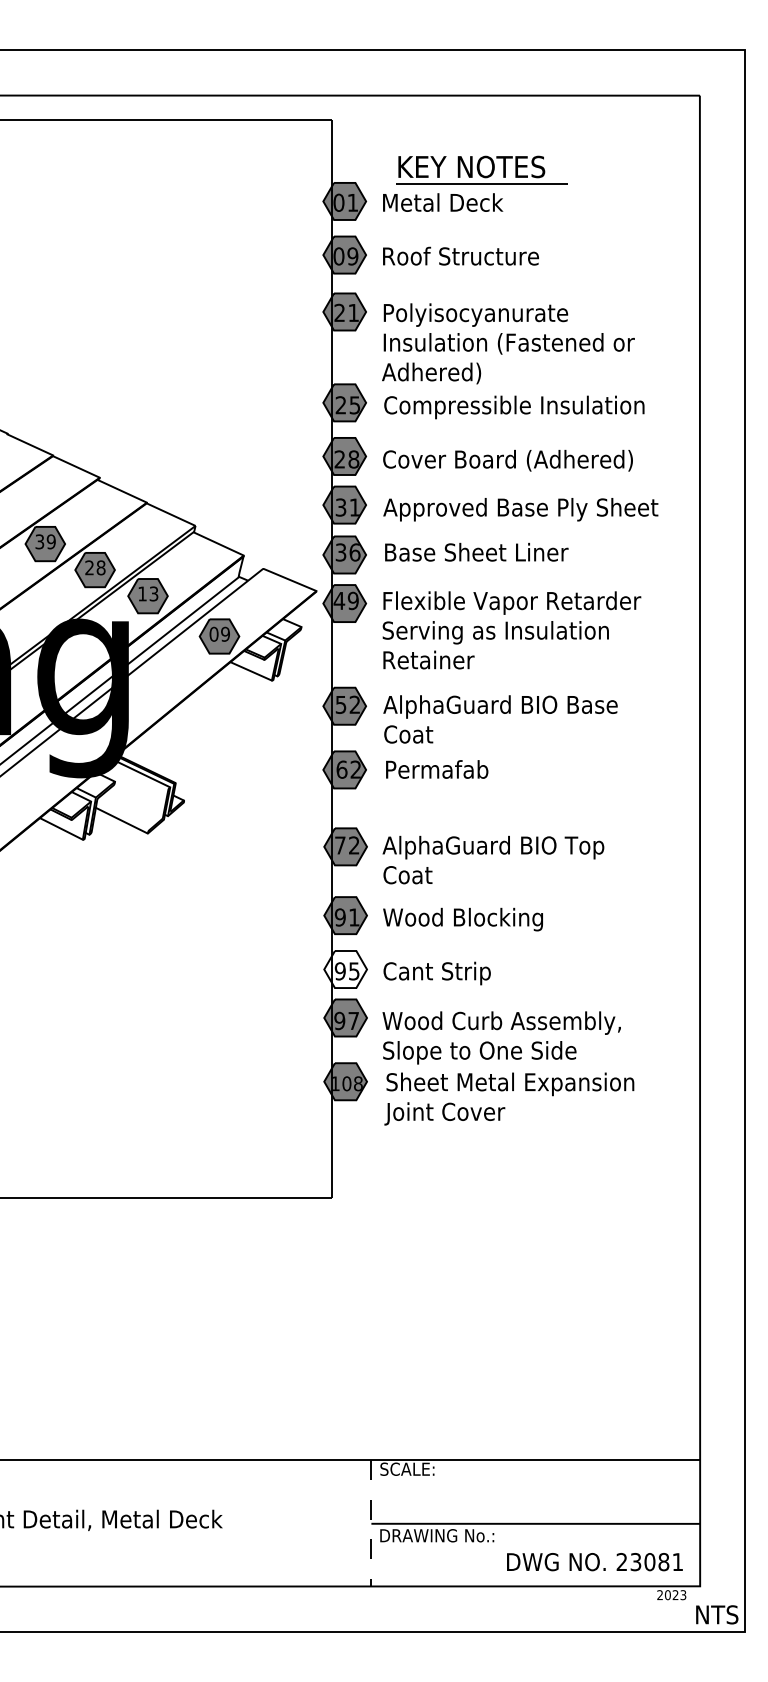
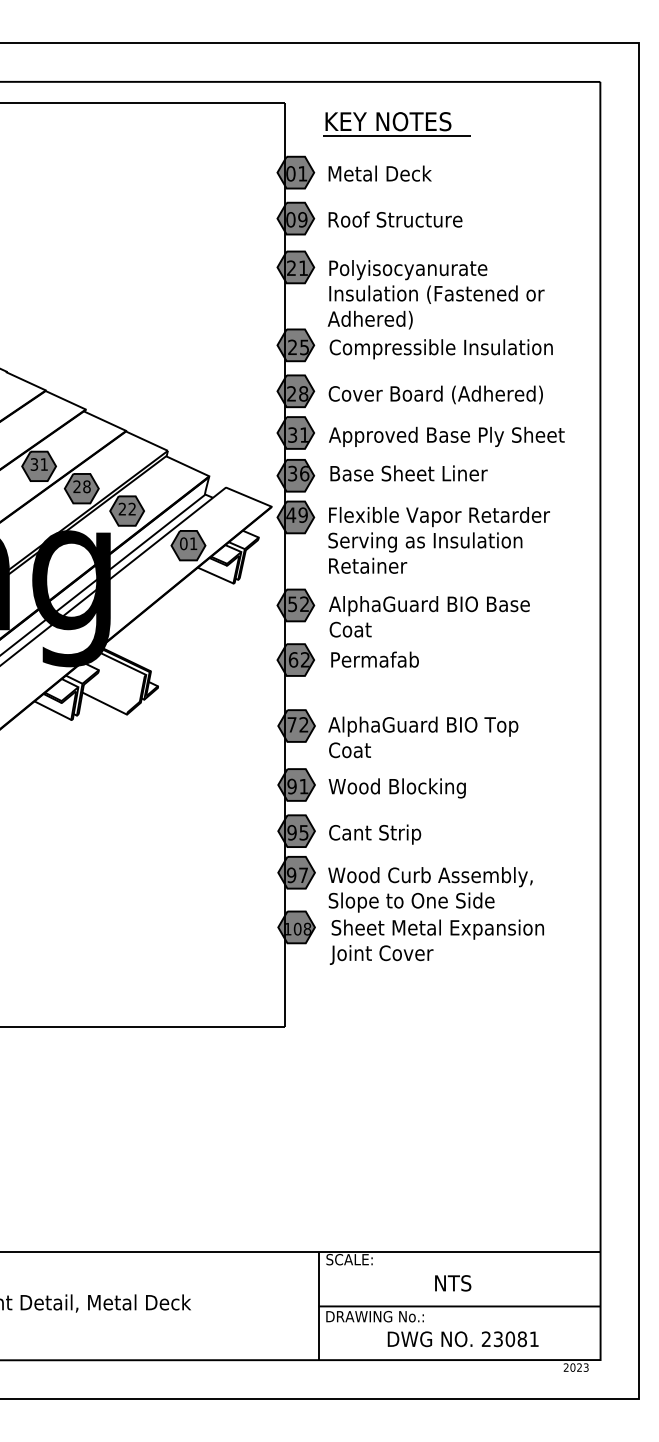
part: (481, 169) -> (396, 123), moved
text: (51, 541) -> (44, 464), 39 -> 31
text: (148, 593) -> (127, 508), 13 -> 22
text: (225, 633) -> (193, 543), 09 -> 01
fill: (345, 969) -> (296, 831), added
line: (371, 1524) -> (318, 1307), dashed -> solid
text: (594, 1562) -> (462, 1339), moved
text: (717, 1614) -> (453, 1283), moved

